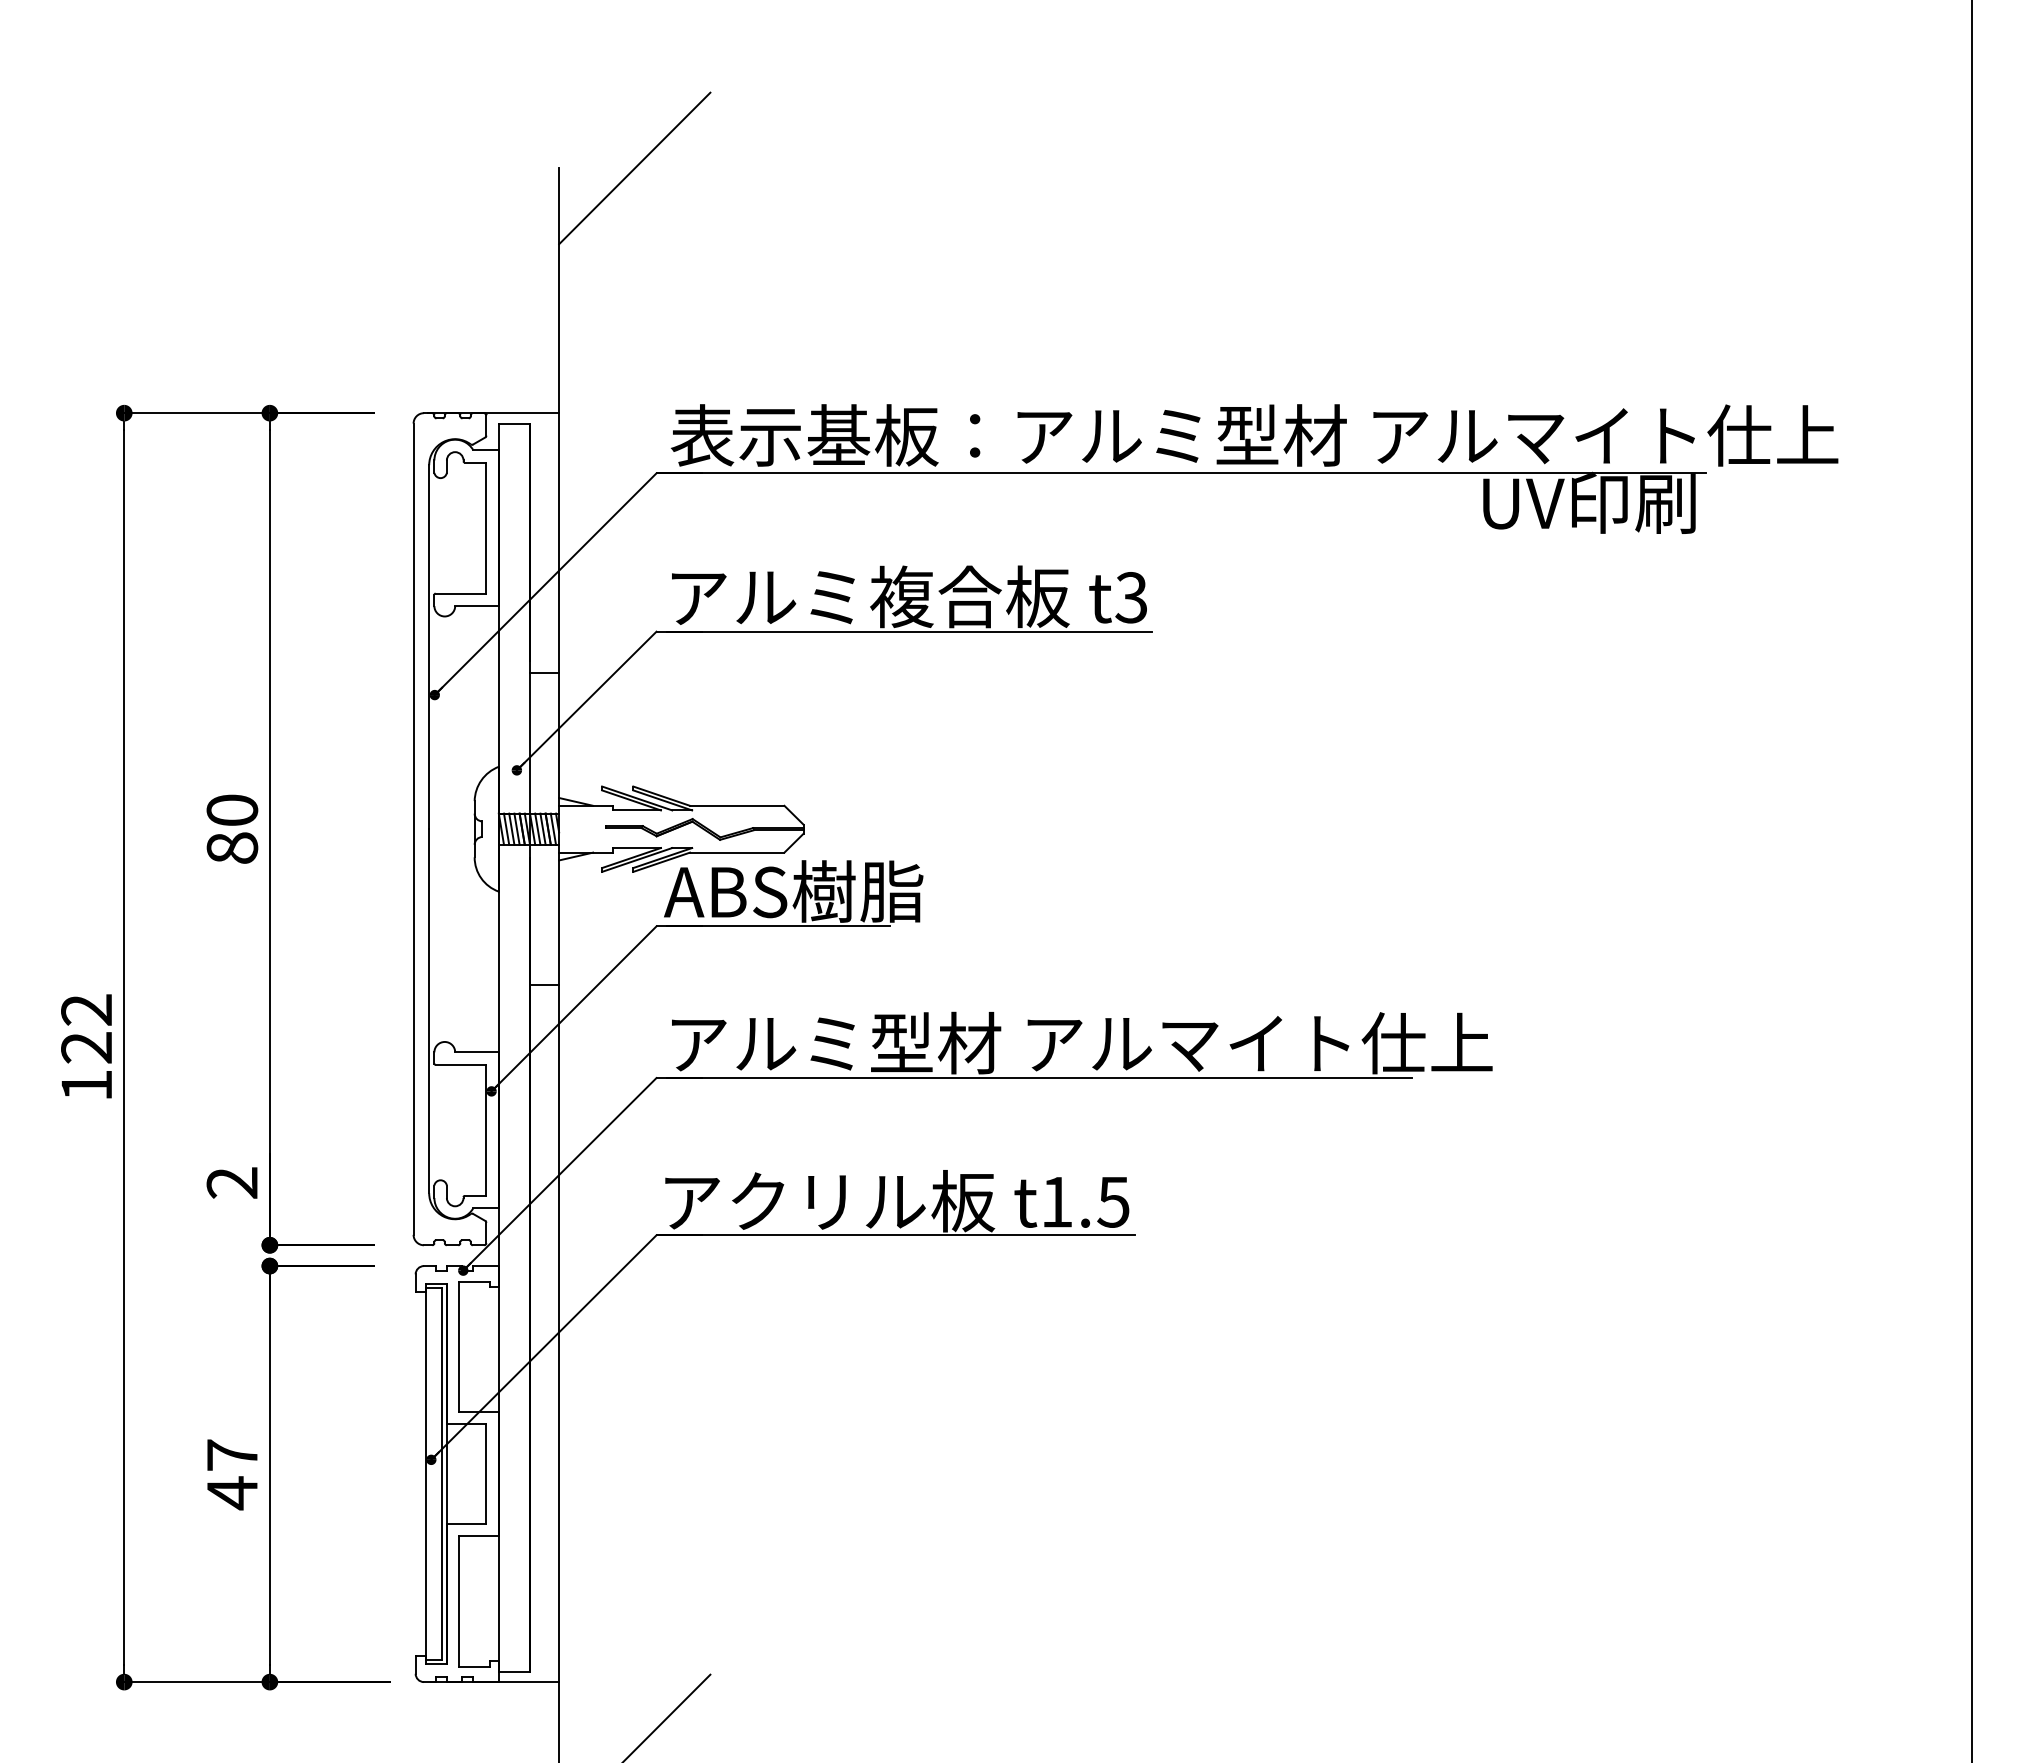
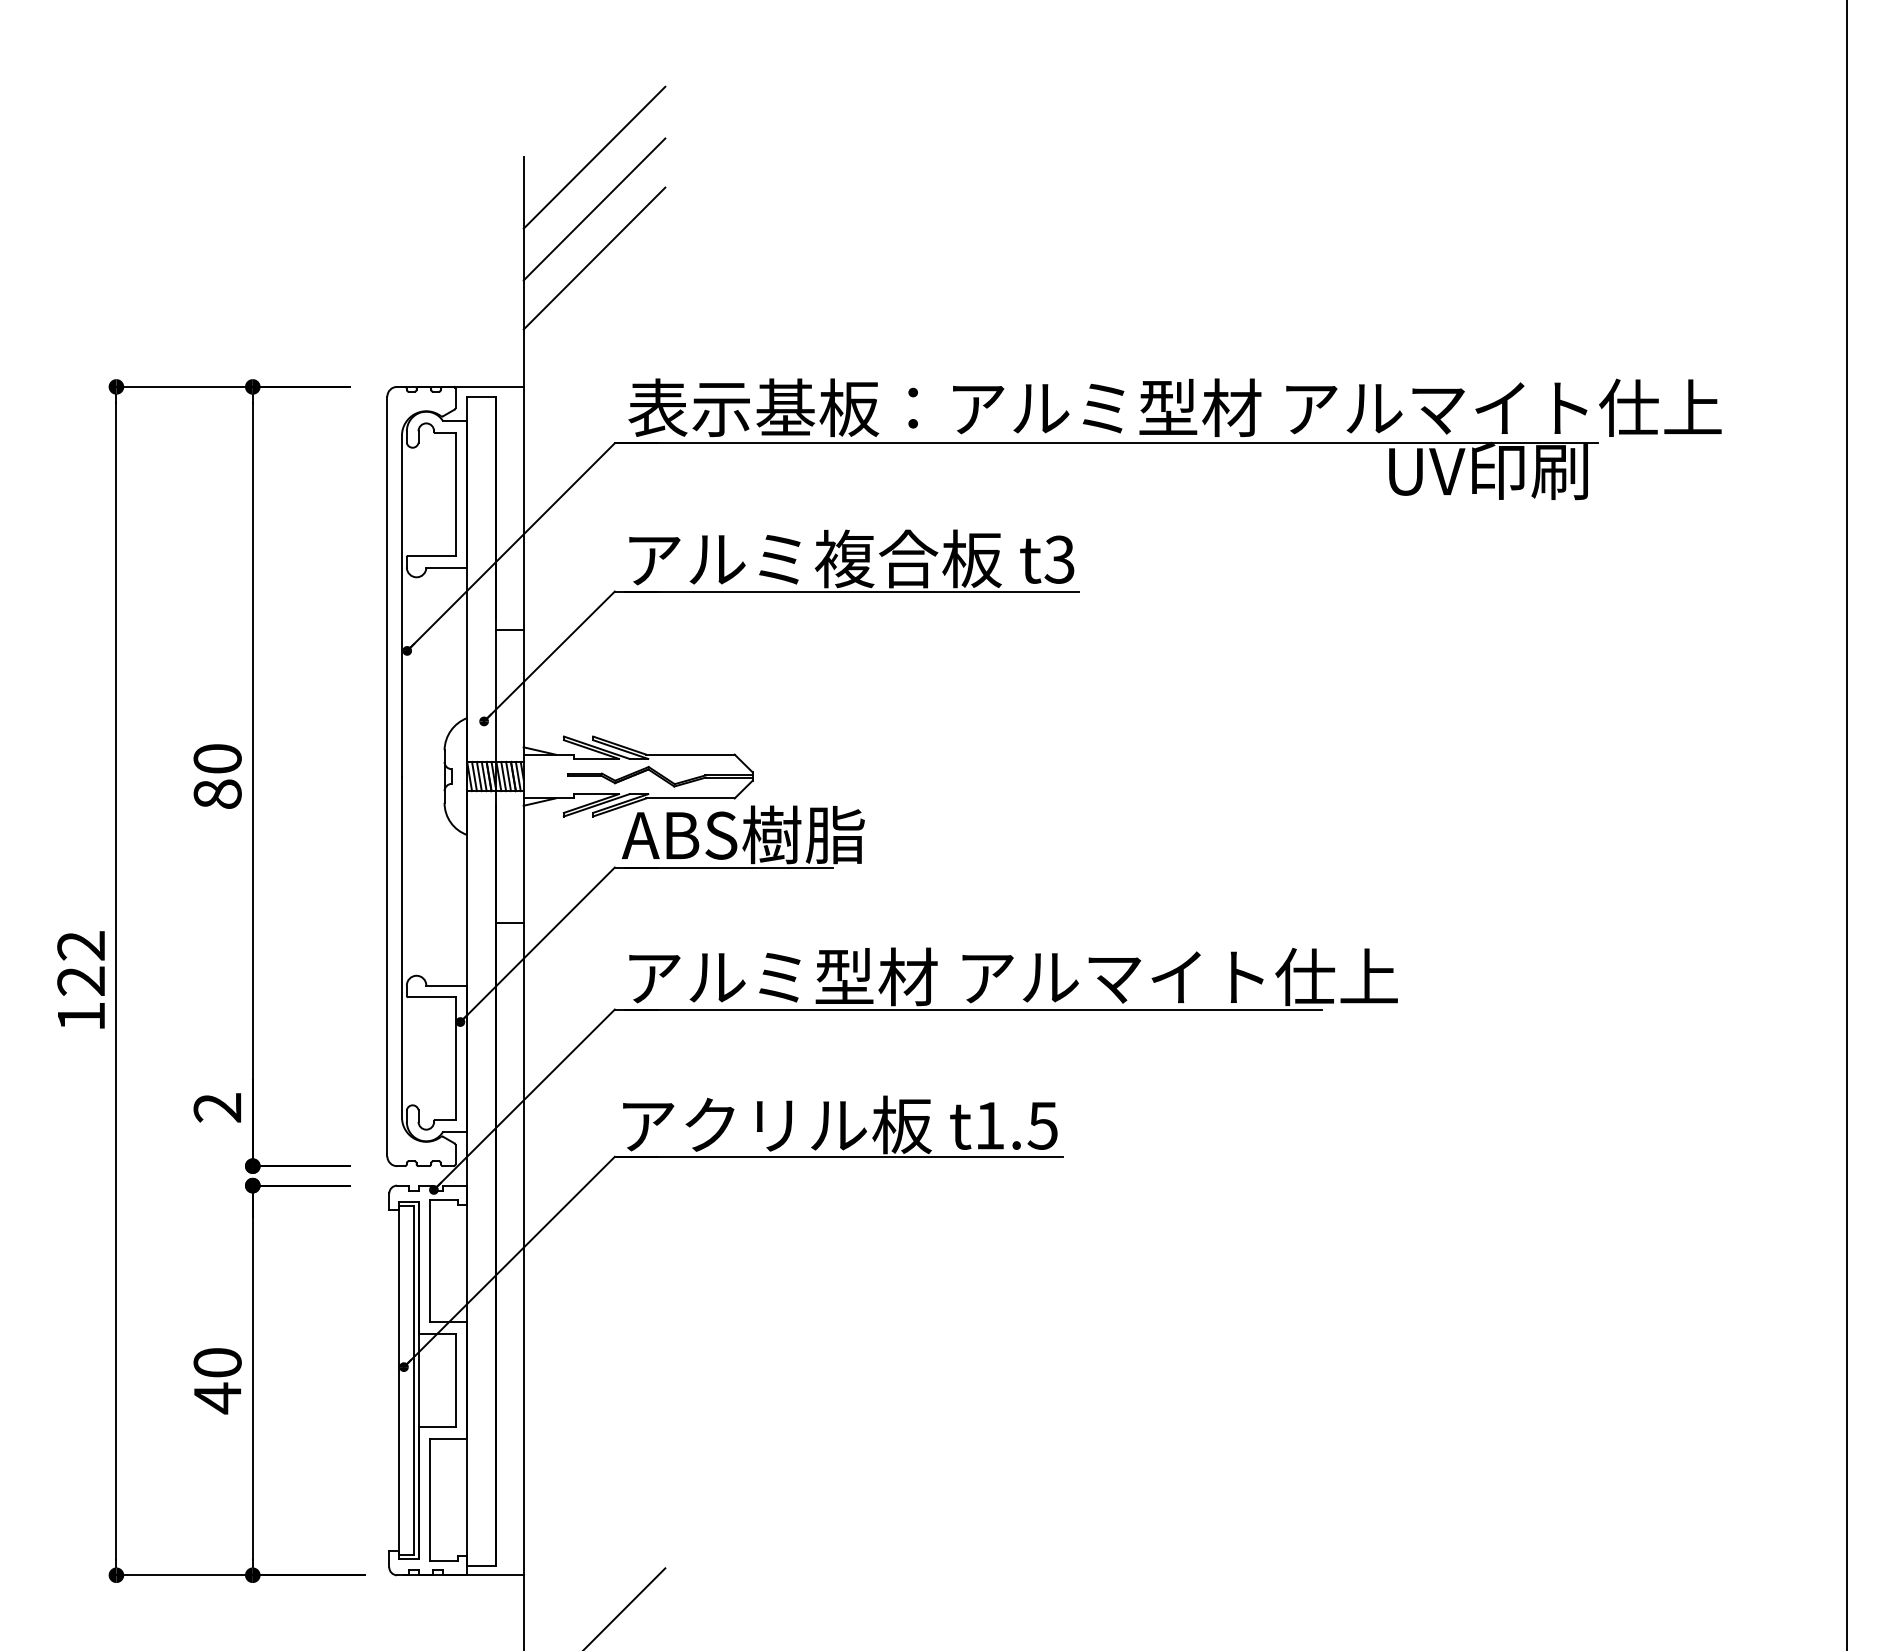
line: (634, 223) -> (594, 209), added
line: (634, 275) -> (594, 257), added
text: (232, 1454) -> (217, 1362), 47 -> 40

